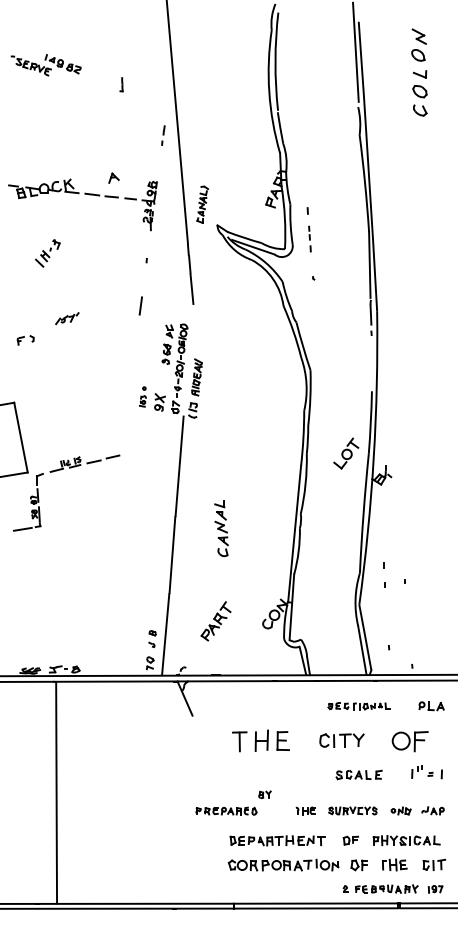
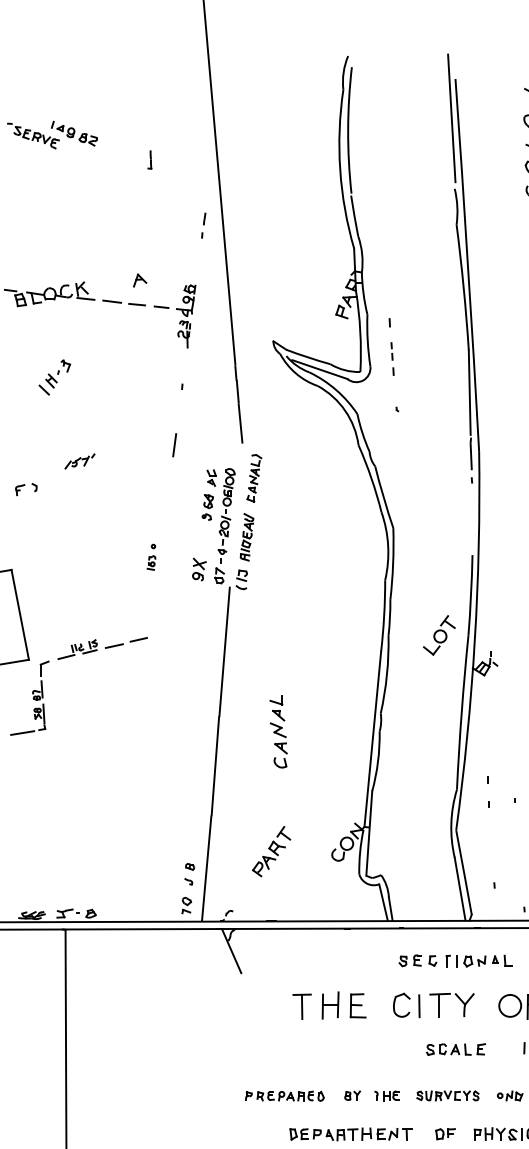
part: (202, 204) -> (254, 478), moved
part: (142, 396) -> (151, 556), moved
part: (358, 706) -> (455, 961), size x1.43
part: (341, 740) -> (433, 1005), size x1.43
part: (264, 794) -> (352, 1095), moved

